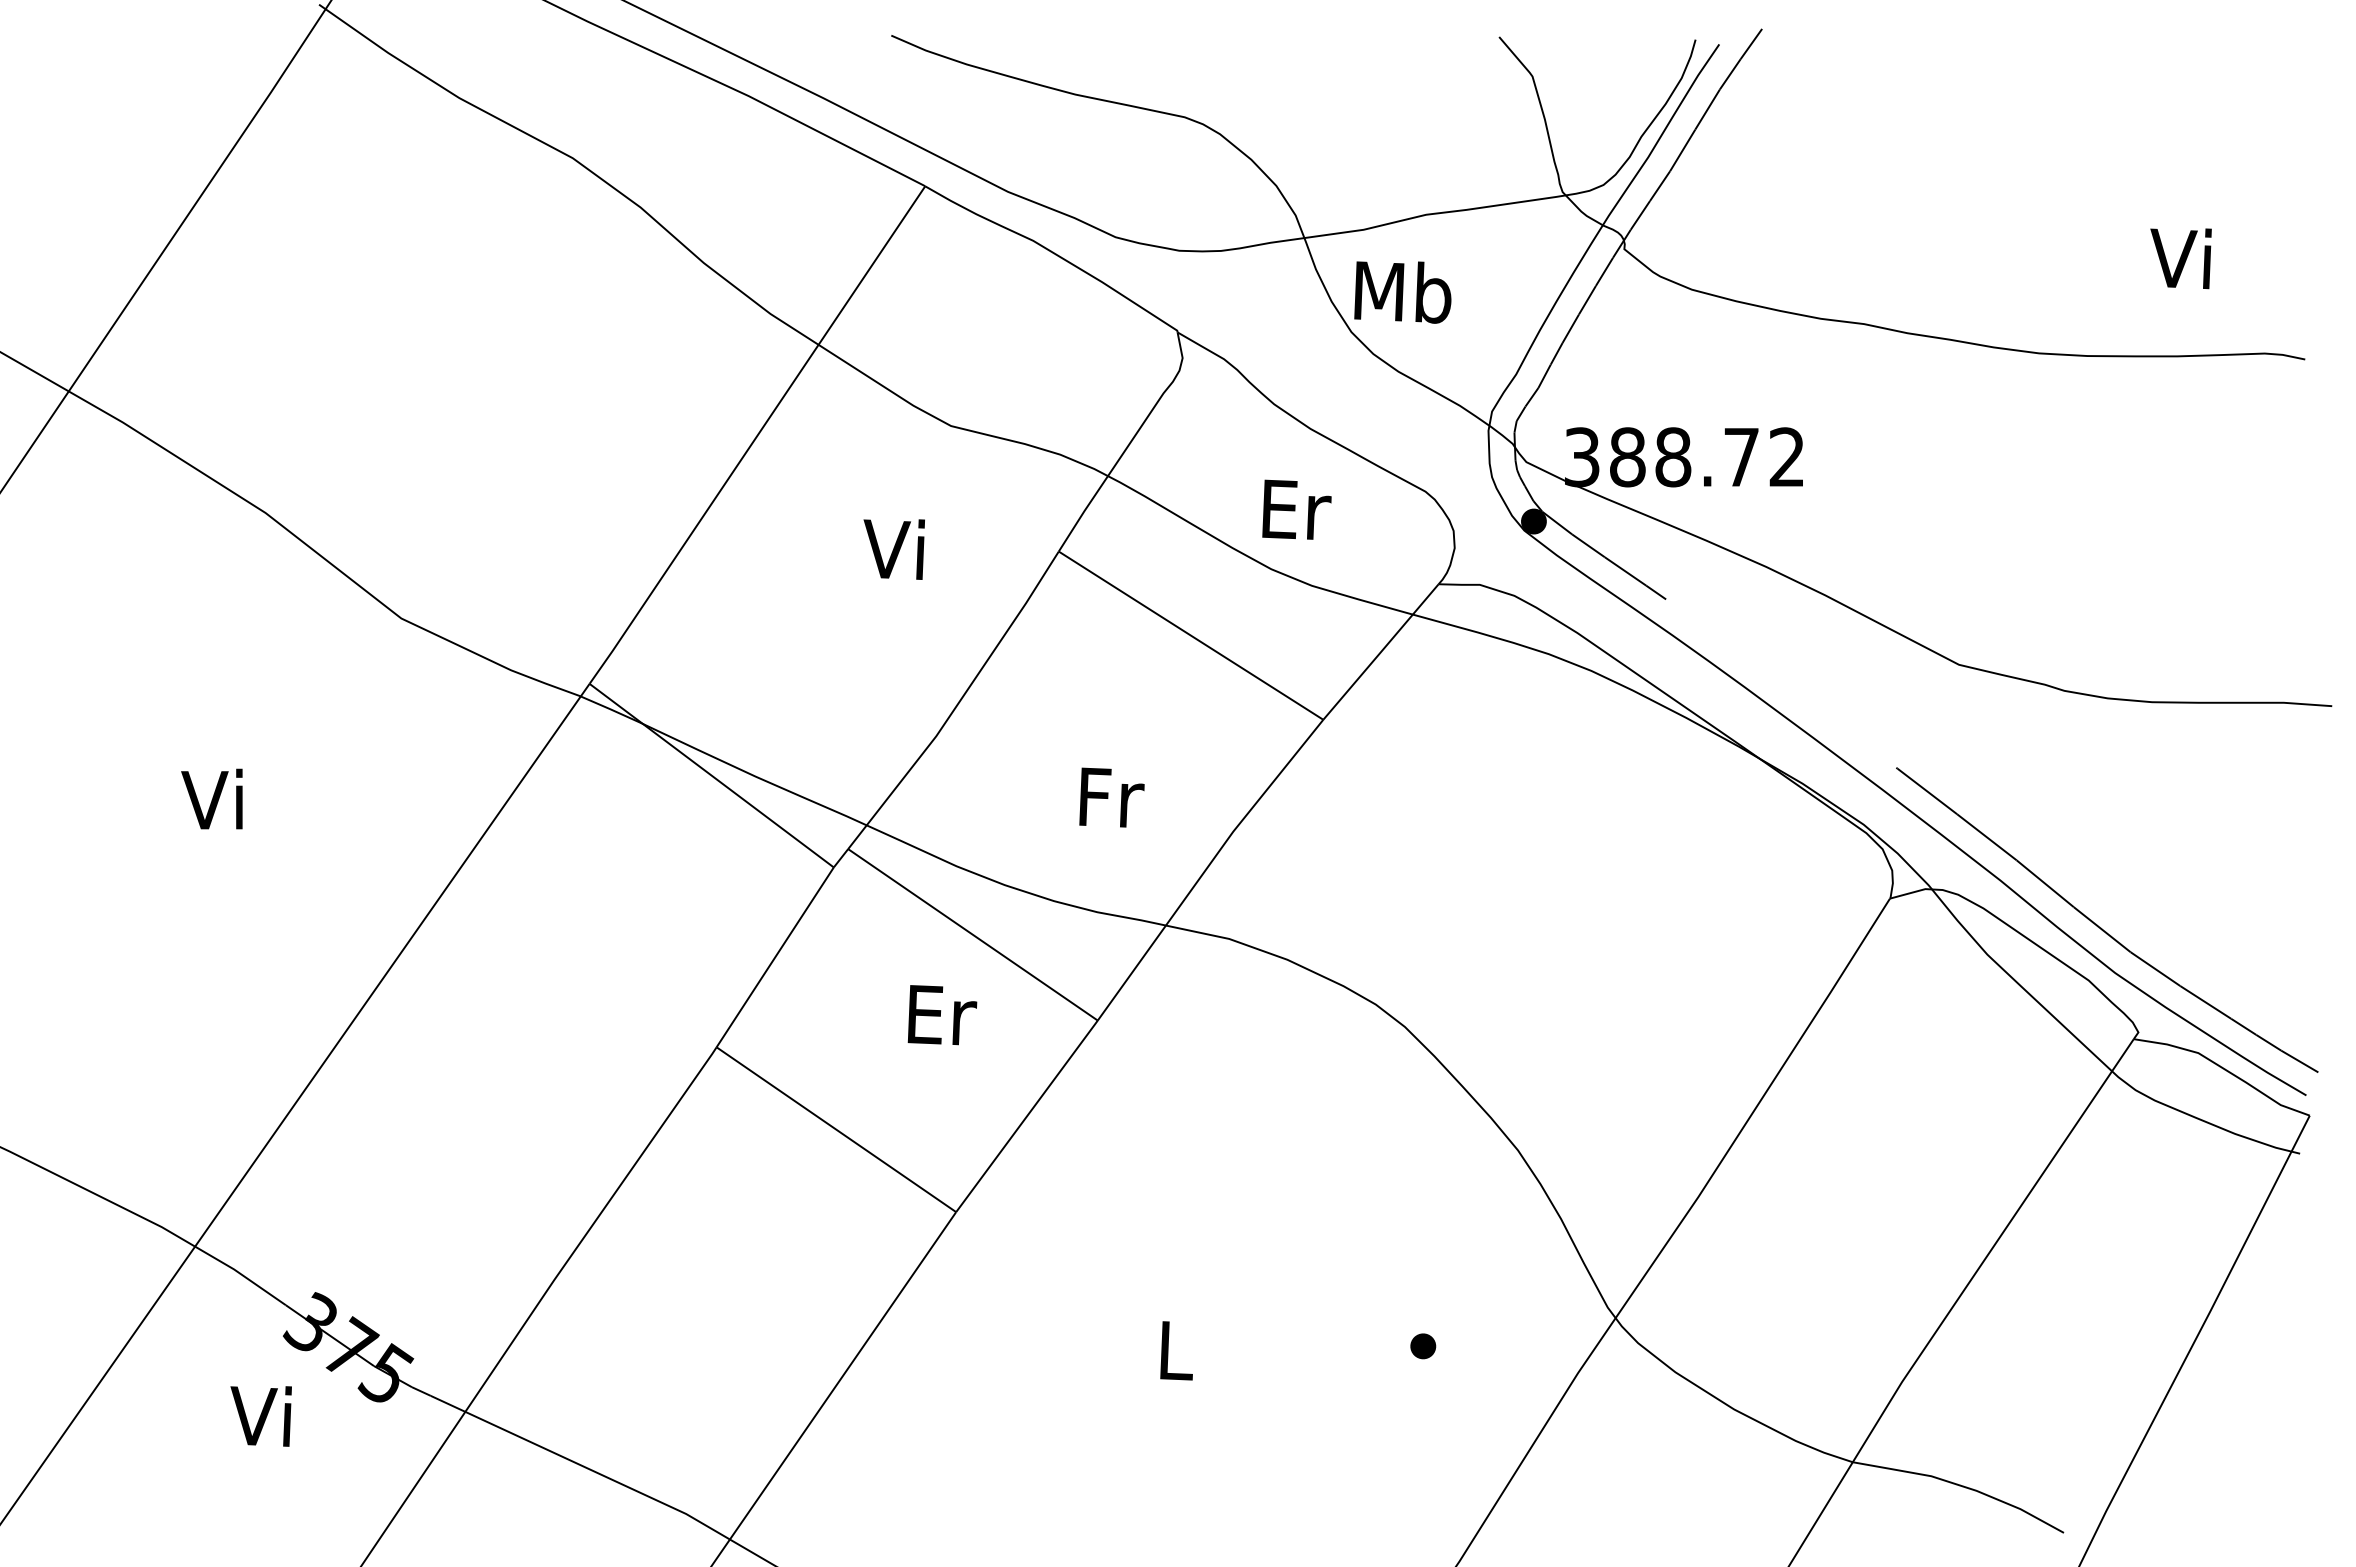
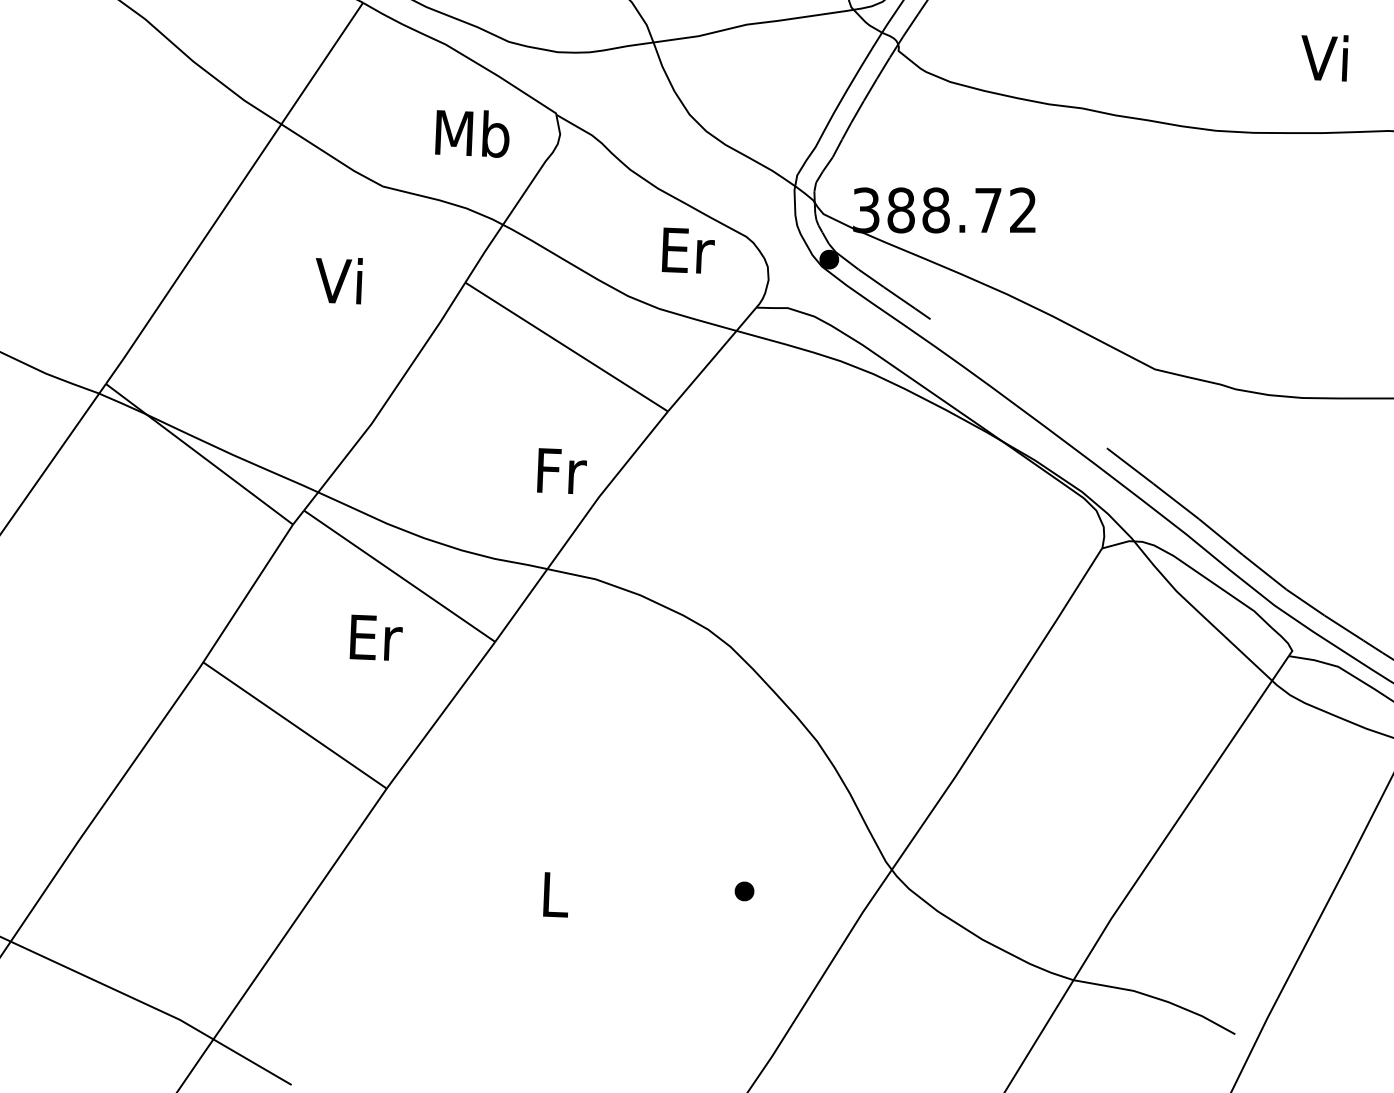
text: (1402, 292) -> (472, 133), moved
text: (1296, 509) -> (688, 250), moved
text: (1111, 797) -> (561, 471), moved

